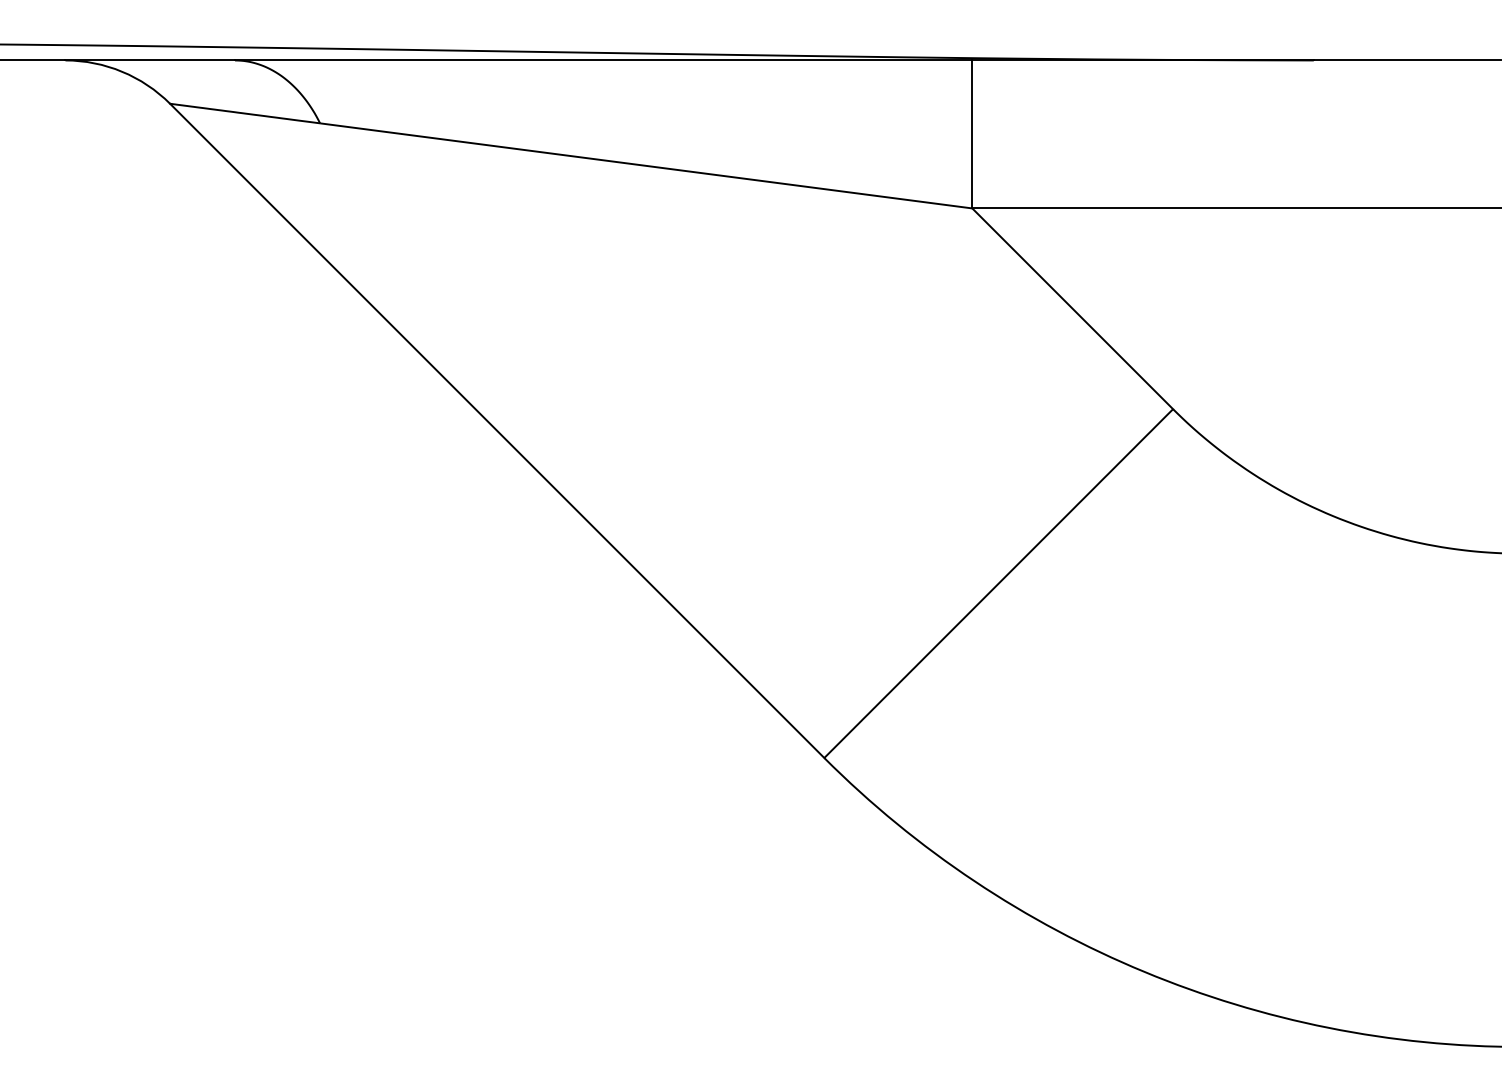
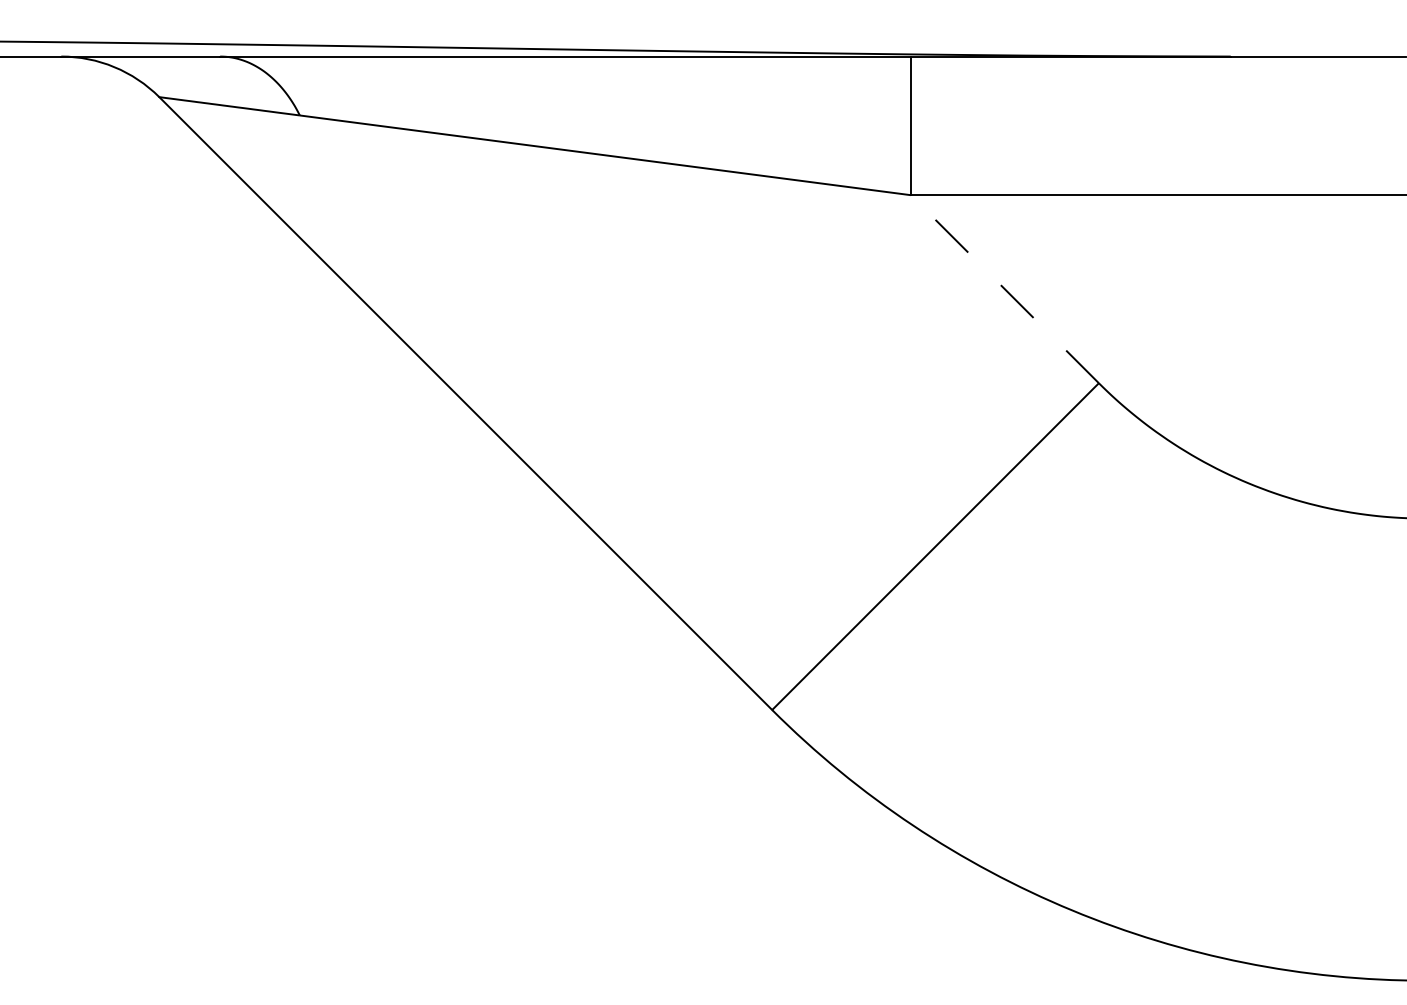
line: (1072, 309) -> (1004, 289), solid -> dashed

